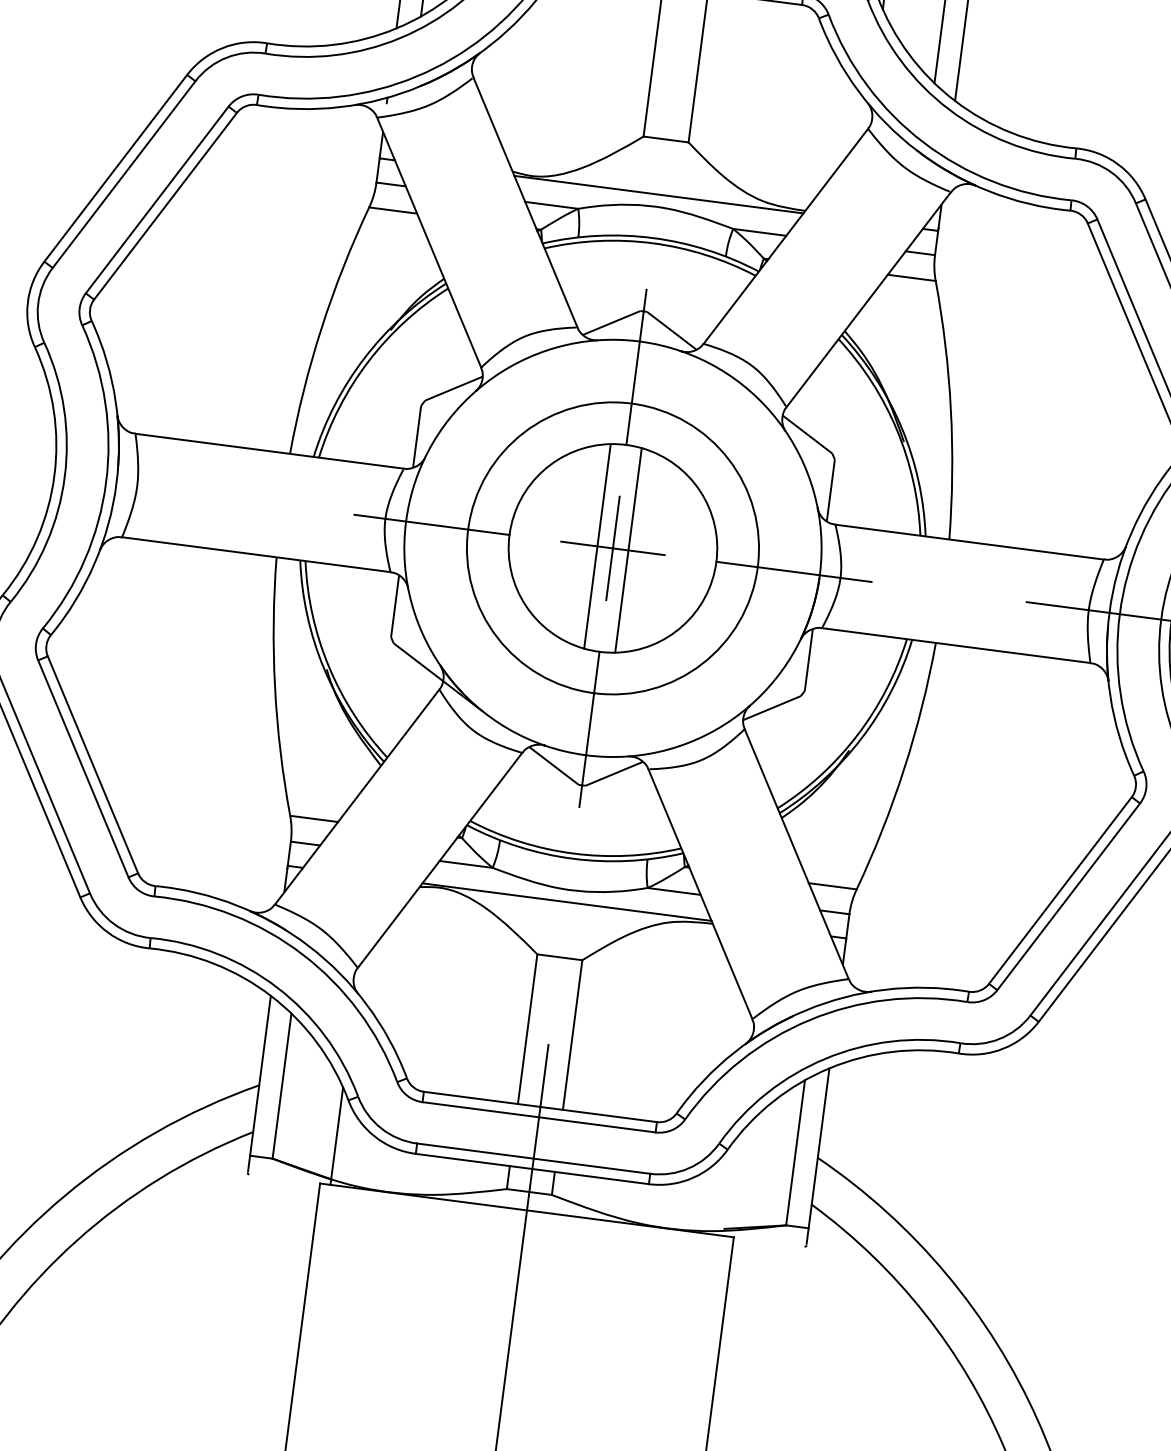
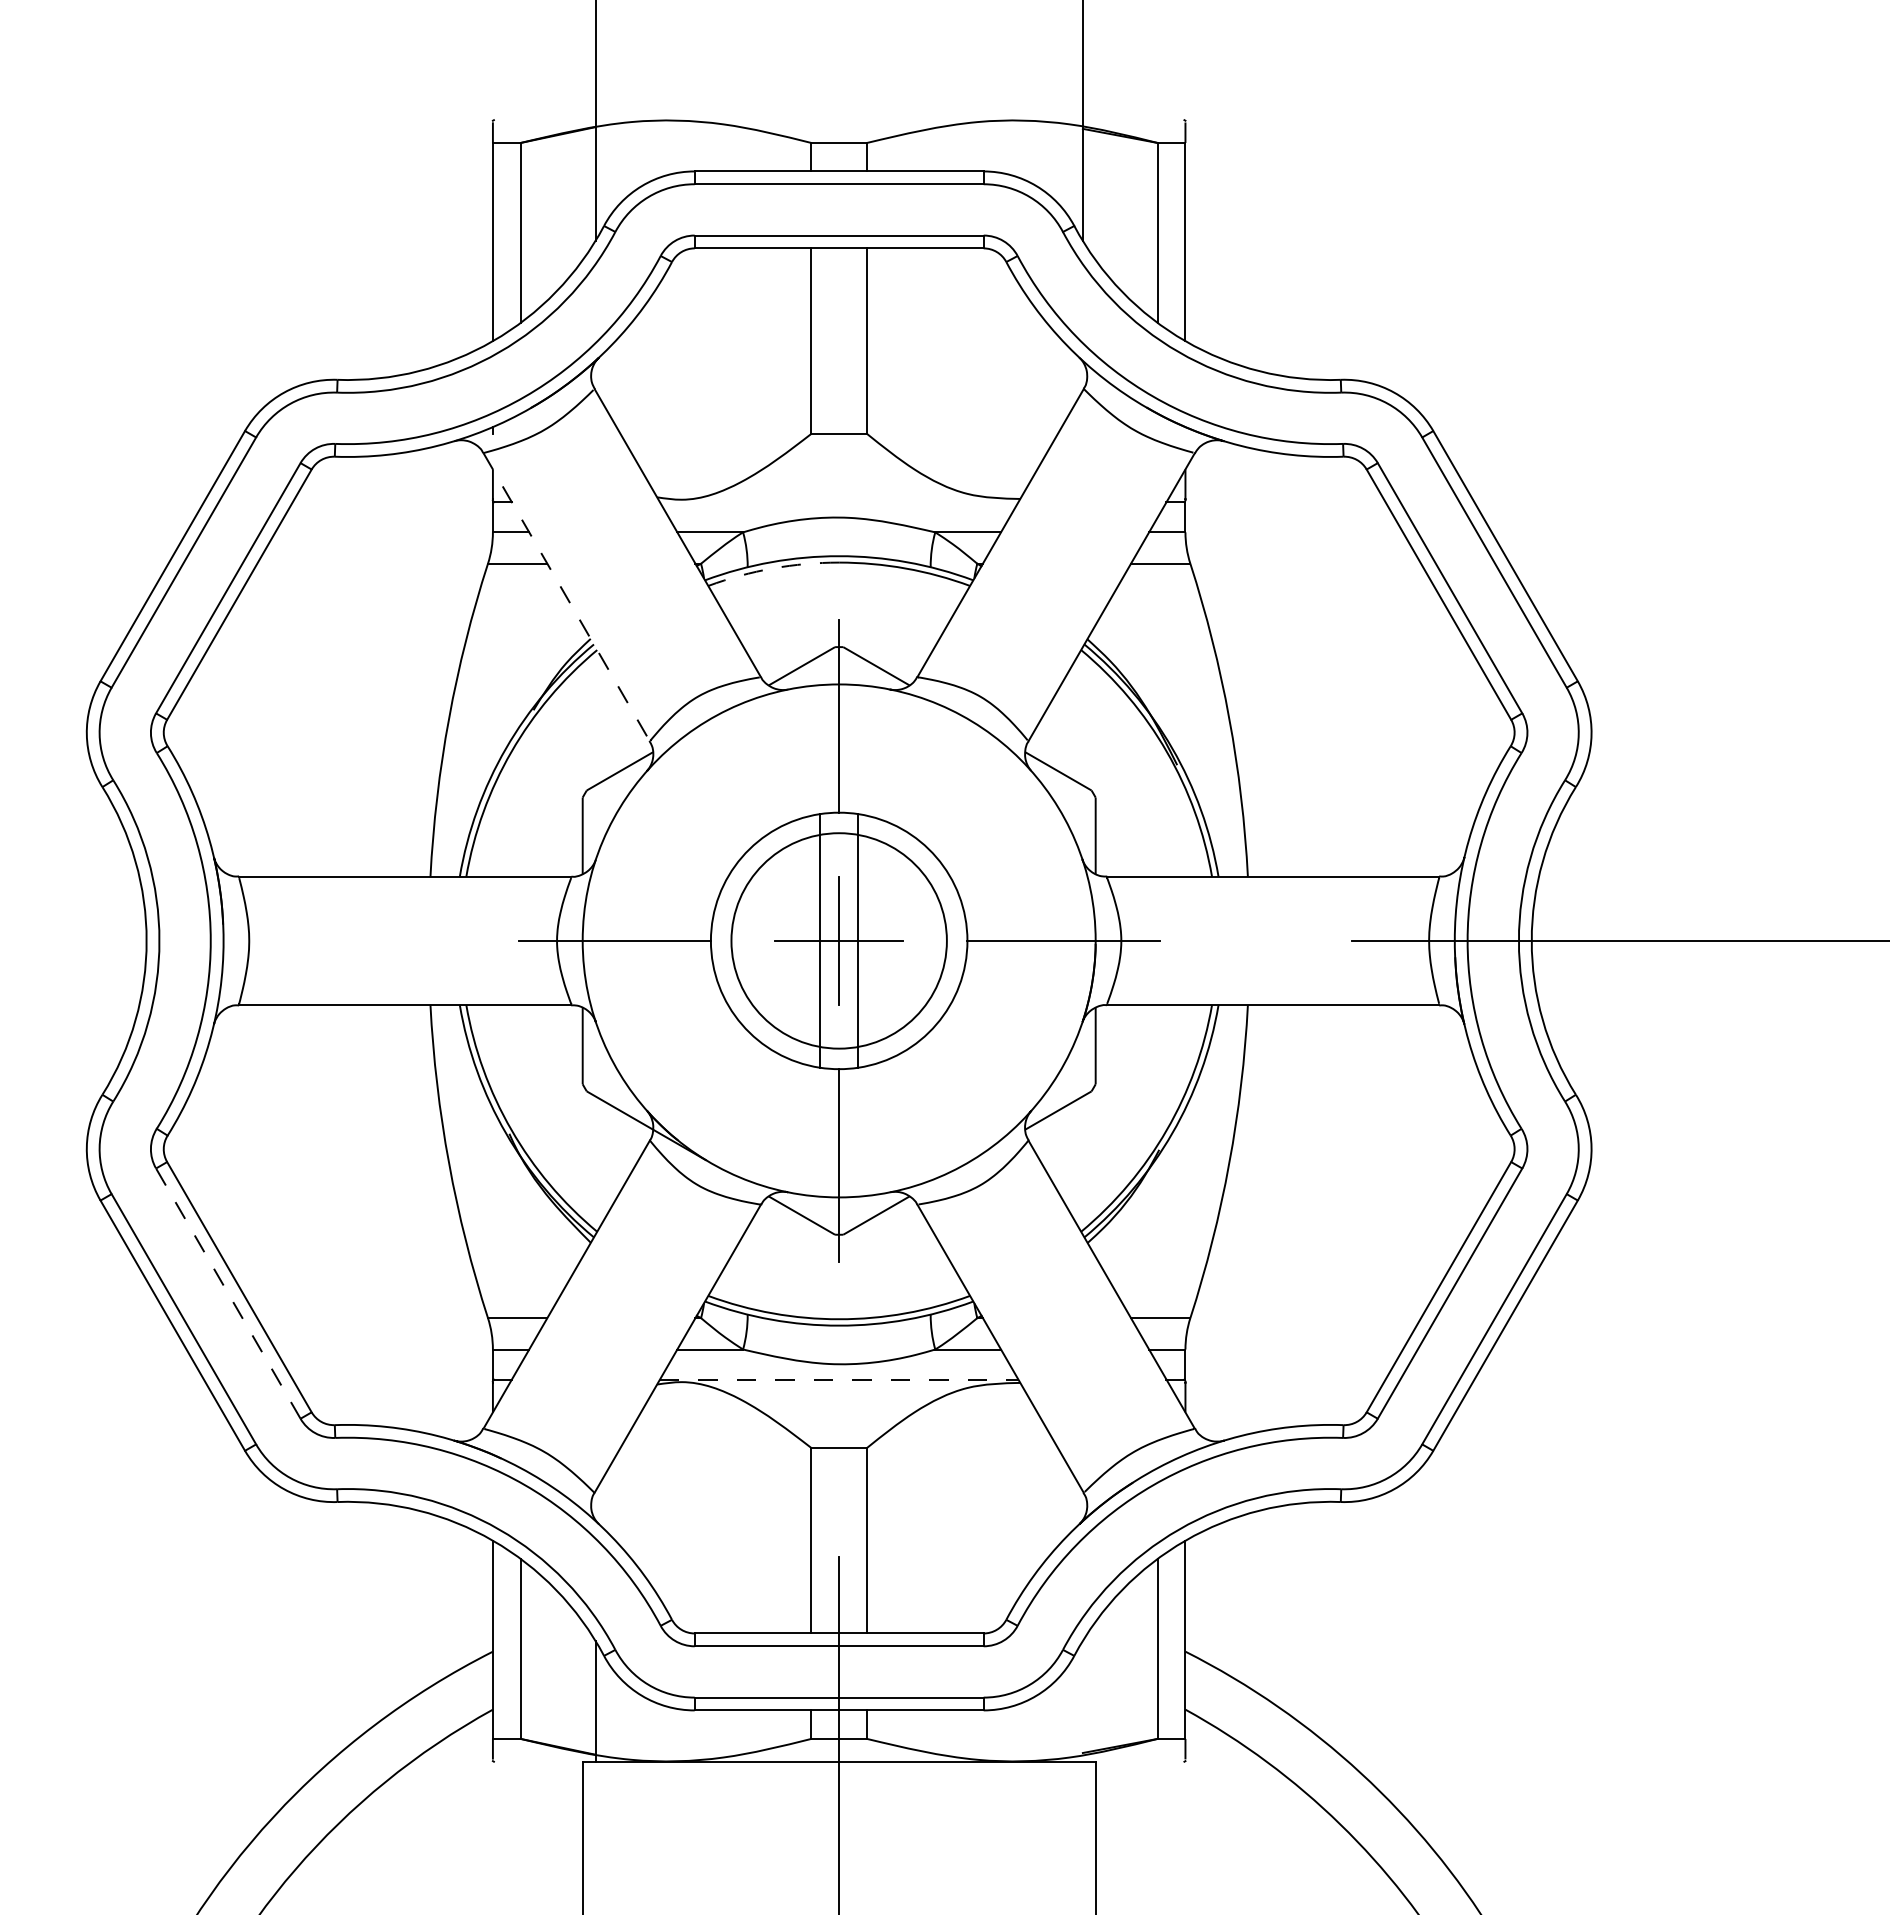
line: (659, 194) -> (839, 502), removed
arc: (598, 241) -> (772, 568), solid -> dashed
line: (429, 242) -> (566, 597), solid -> dashed
circle: (612, 547) -> (838, 940), size x0.6
line: (83, 768) -> (228, 1293), solid -> dashed
line: (567, 902) -> (839, 1379), solid -> dashed

